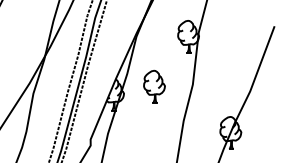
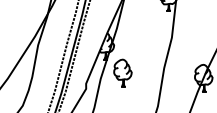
part: (154, 86) -> (122, 72), moved

